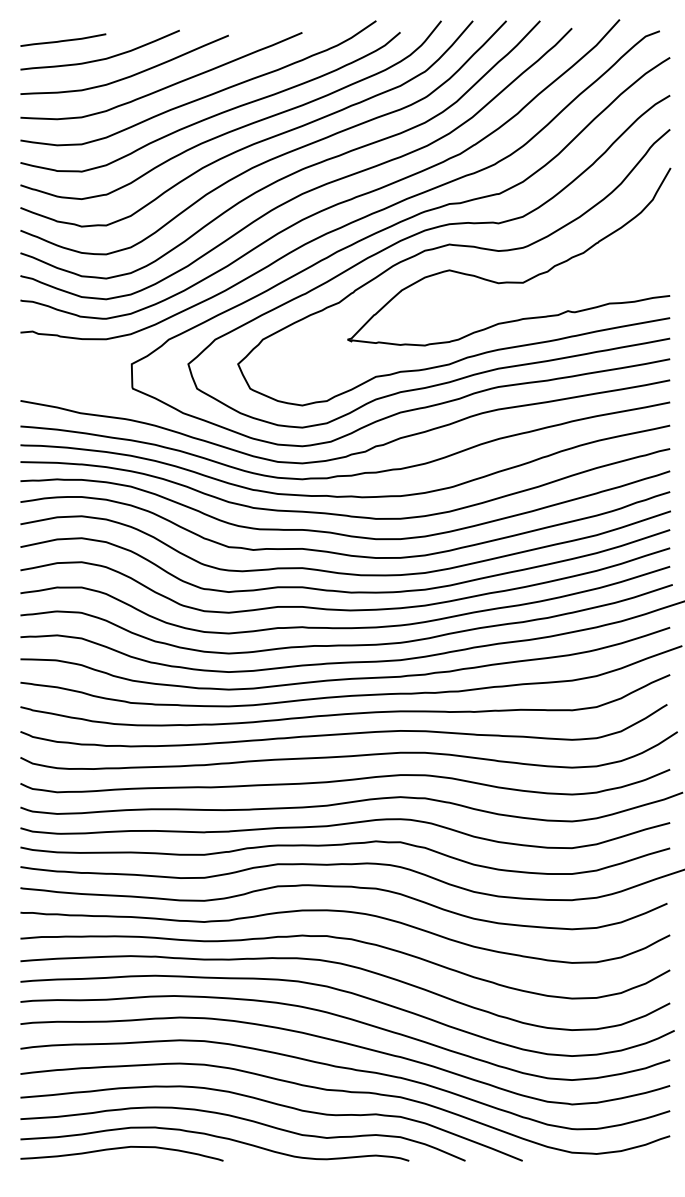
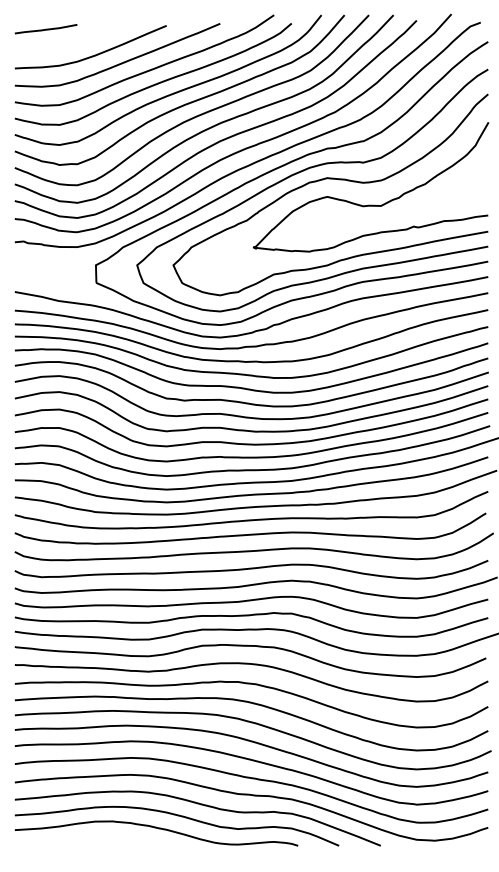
curve: (99, 58) -> (72, 42), removed
curve: (121, 1149) -> (88, 837), removed

